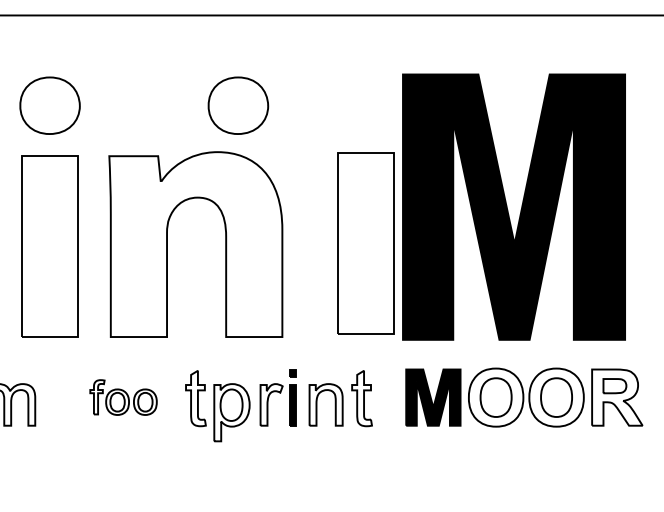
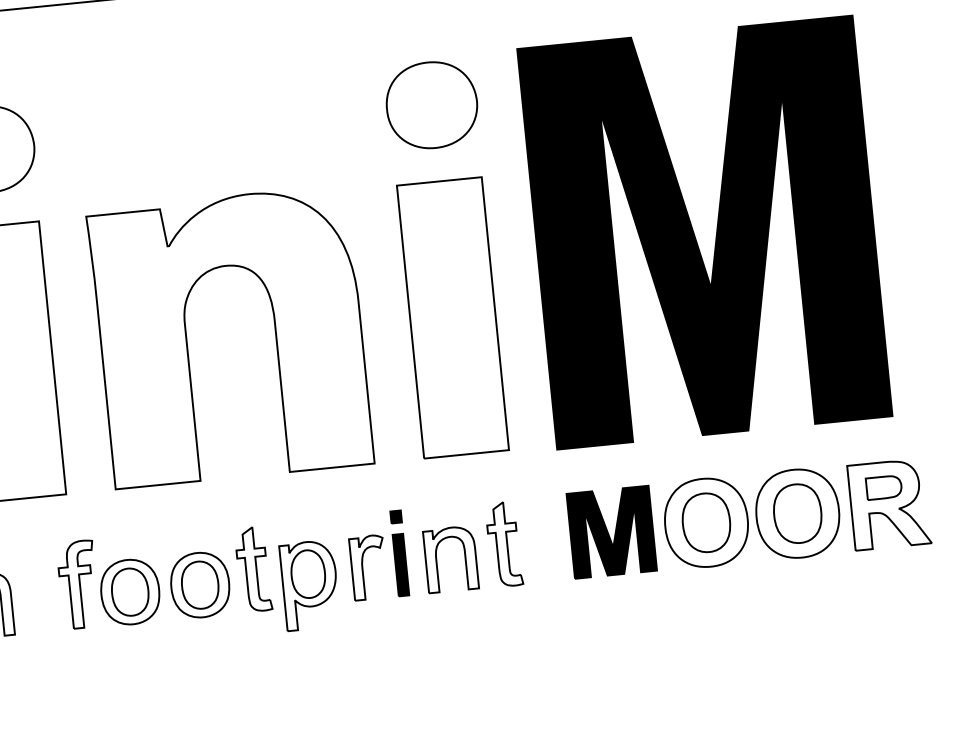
part: (238, 105) -> (432, 104), moved
part: (365, 243) -> (451, 317), moved
part: (123, 397) -> (143, 578), size x1.67

